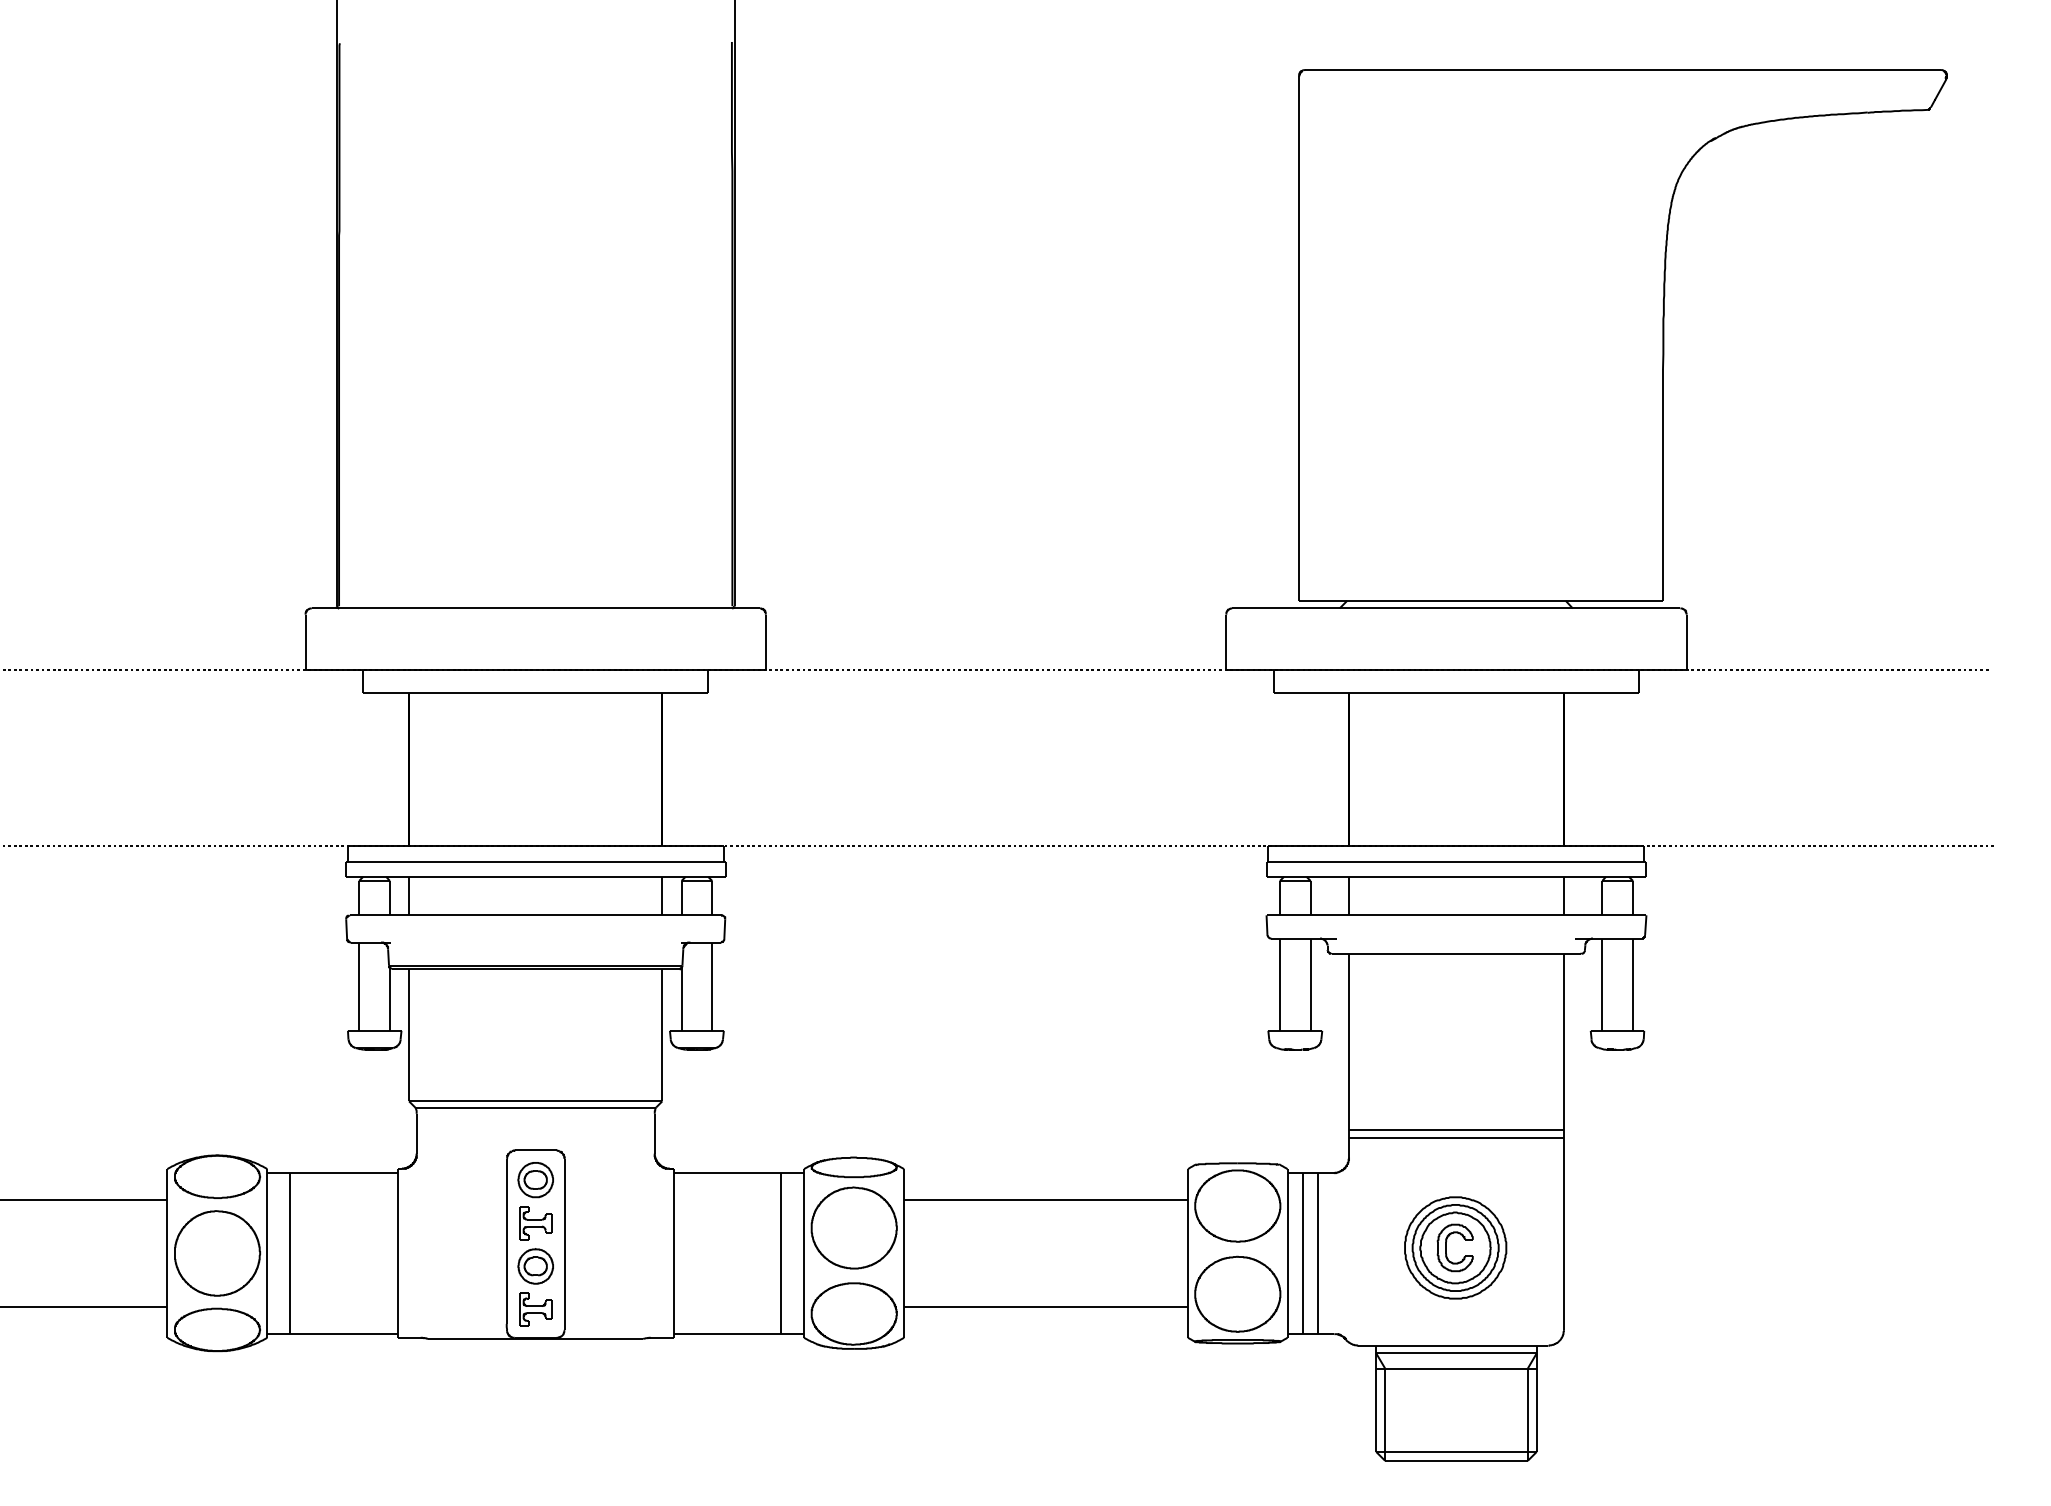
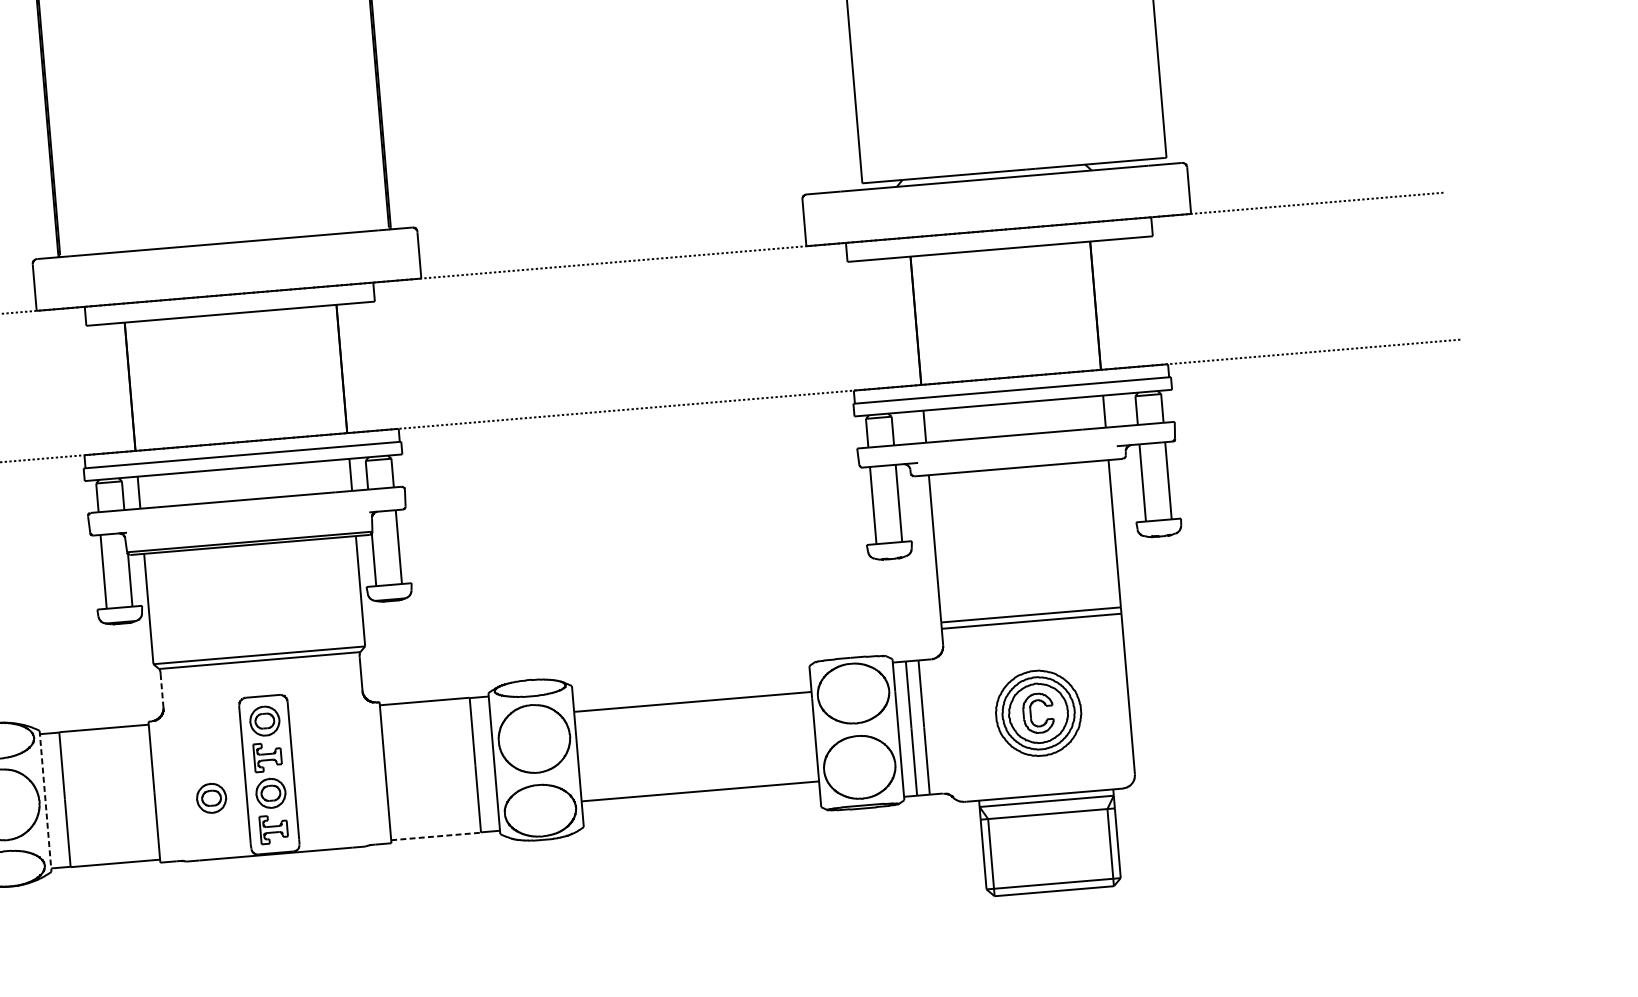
line: (416, 1134) -> (161, 691), solid -> dashed
line: (267, 1253) -> (45, 801), solid -> dashed
part: (464, 1266) -> (211, 798), added
line: (727, 1334) -> (436, 836), solid -> dashed

